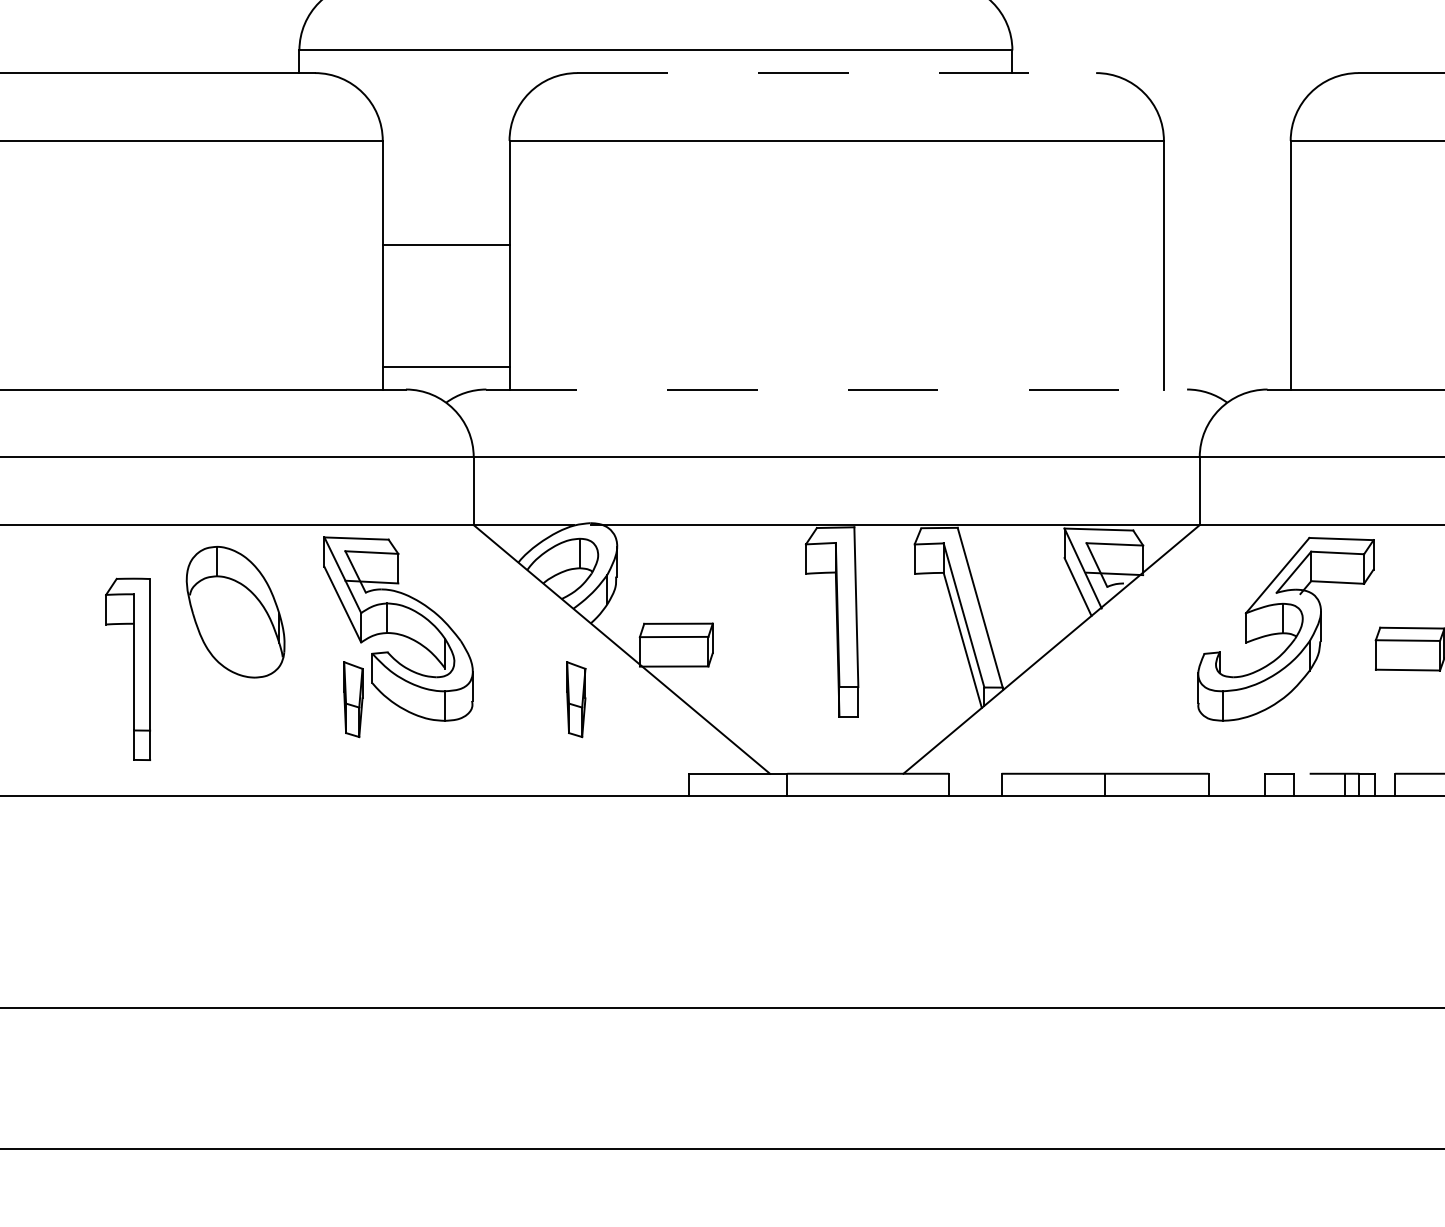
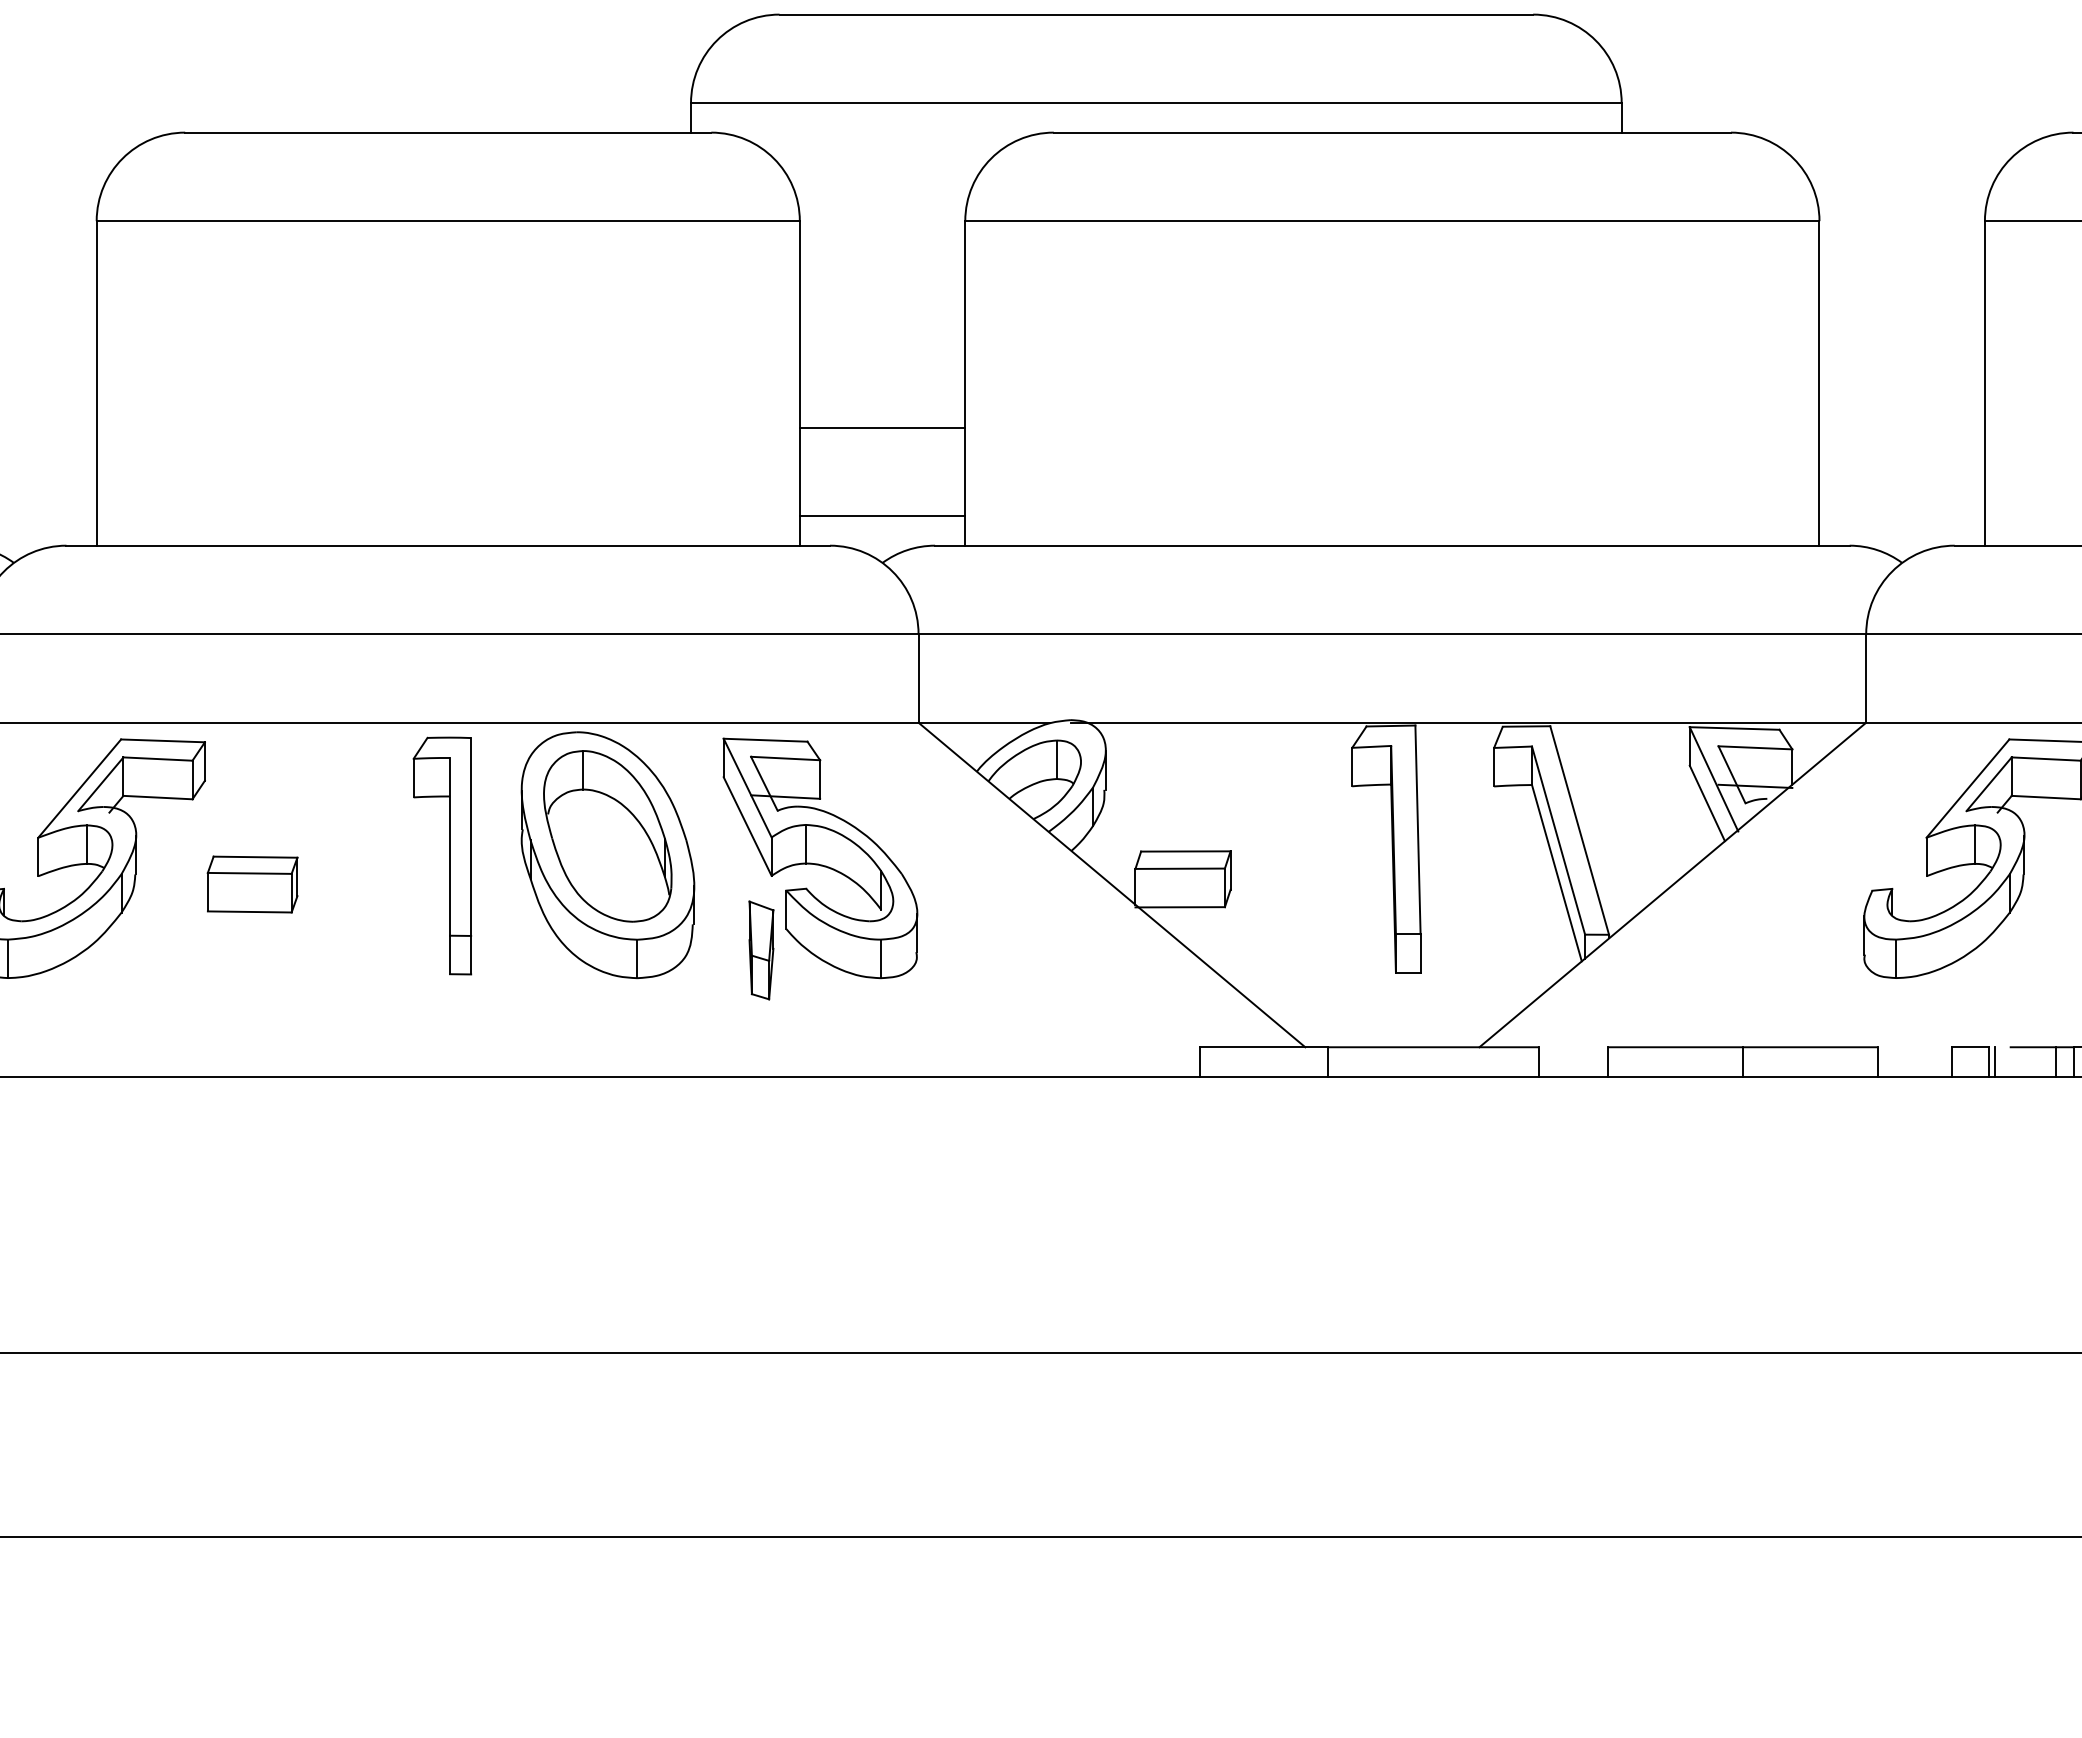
line: (836, 72) -> (1392, 132), dashed -> solid
line: (446, 245) -> (882, 427), moved
line: (836, 389) -> (1392, 545), dashed -> solid
part: (235, 626) -> (607, 855), added
part: (133, 669) -> (449, 855), moved
part: (576, 699) -> (1052, 950), removed
line: (1298, 784) -> (1995, 1061), added

